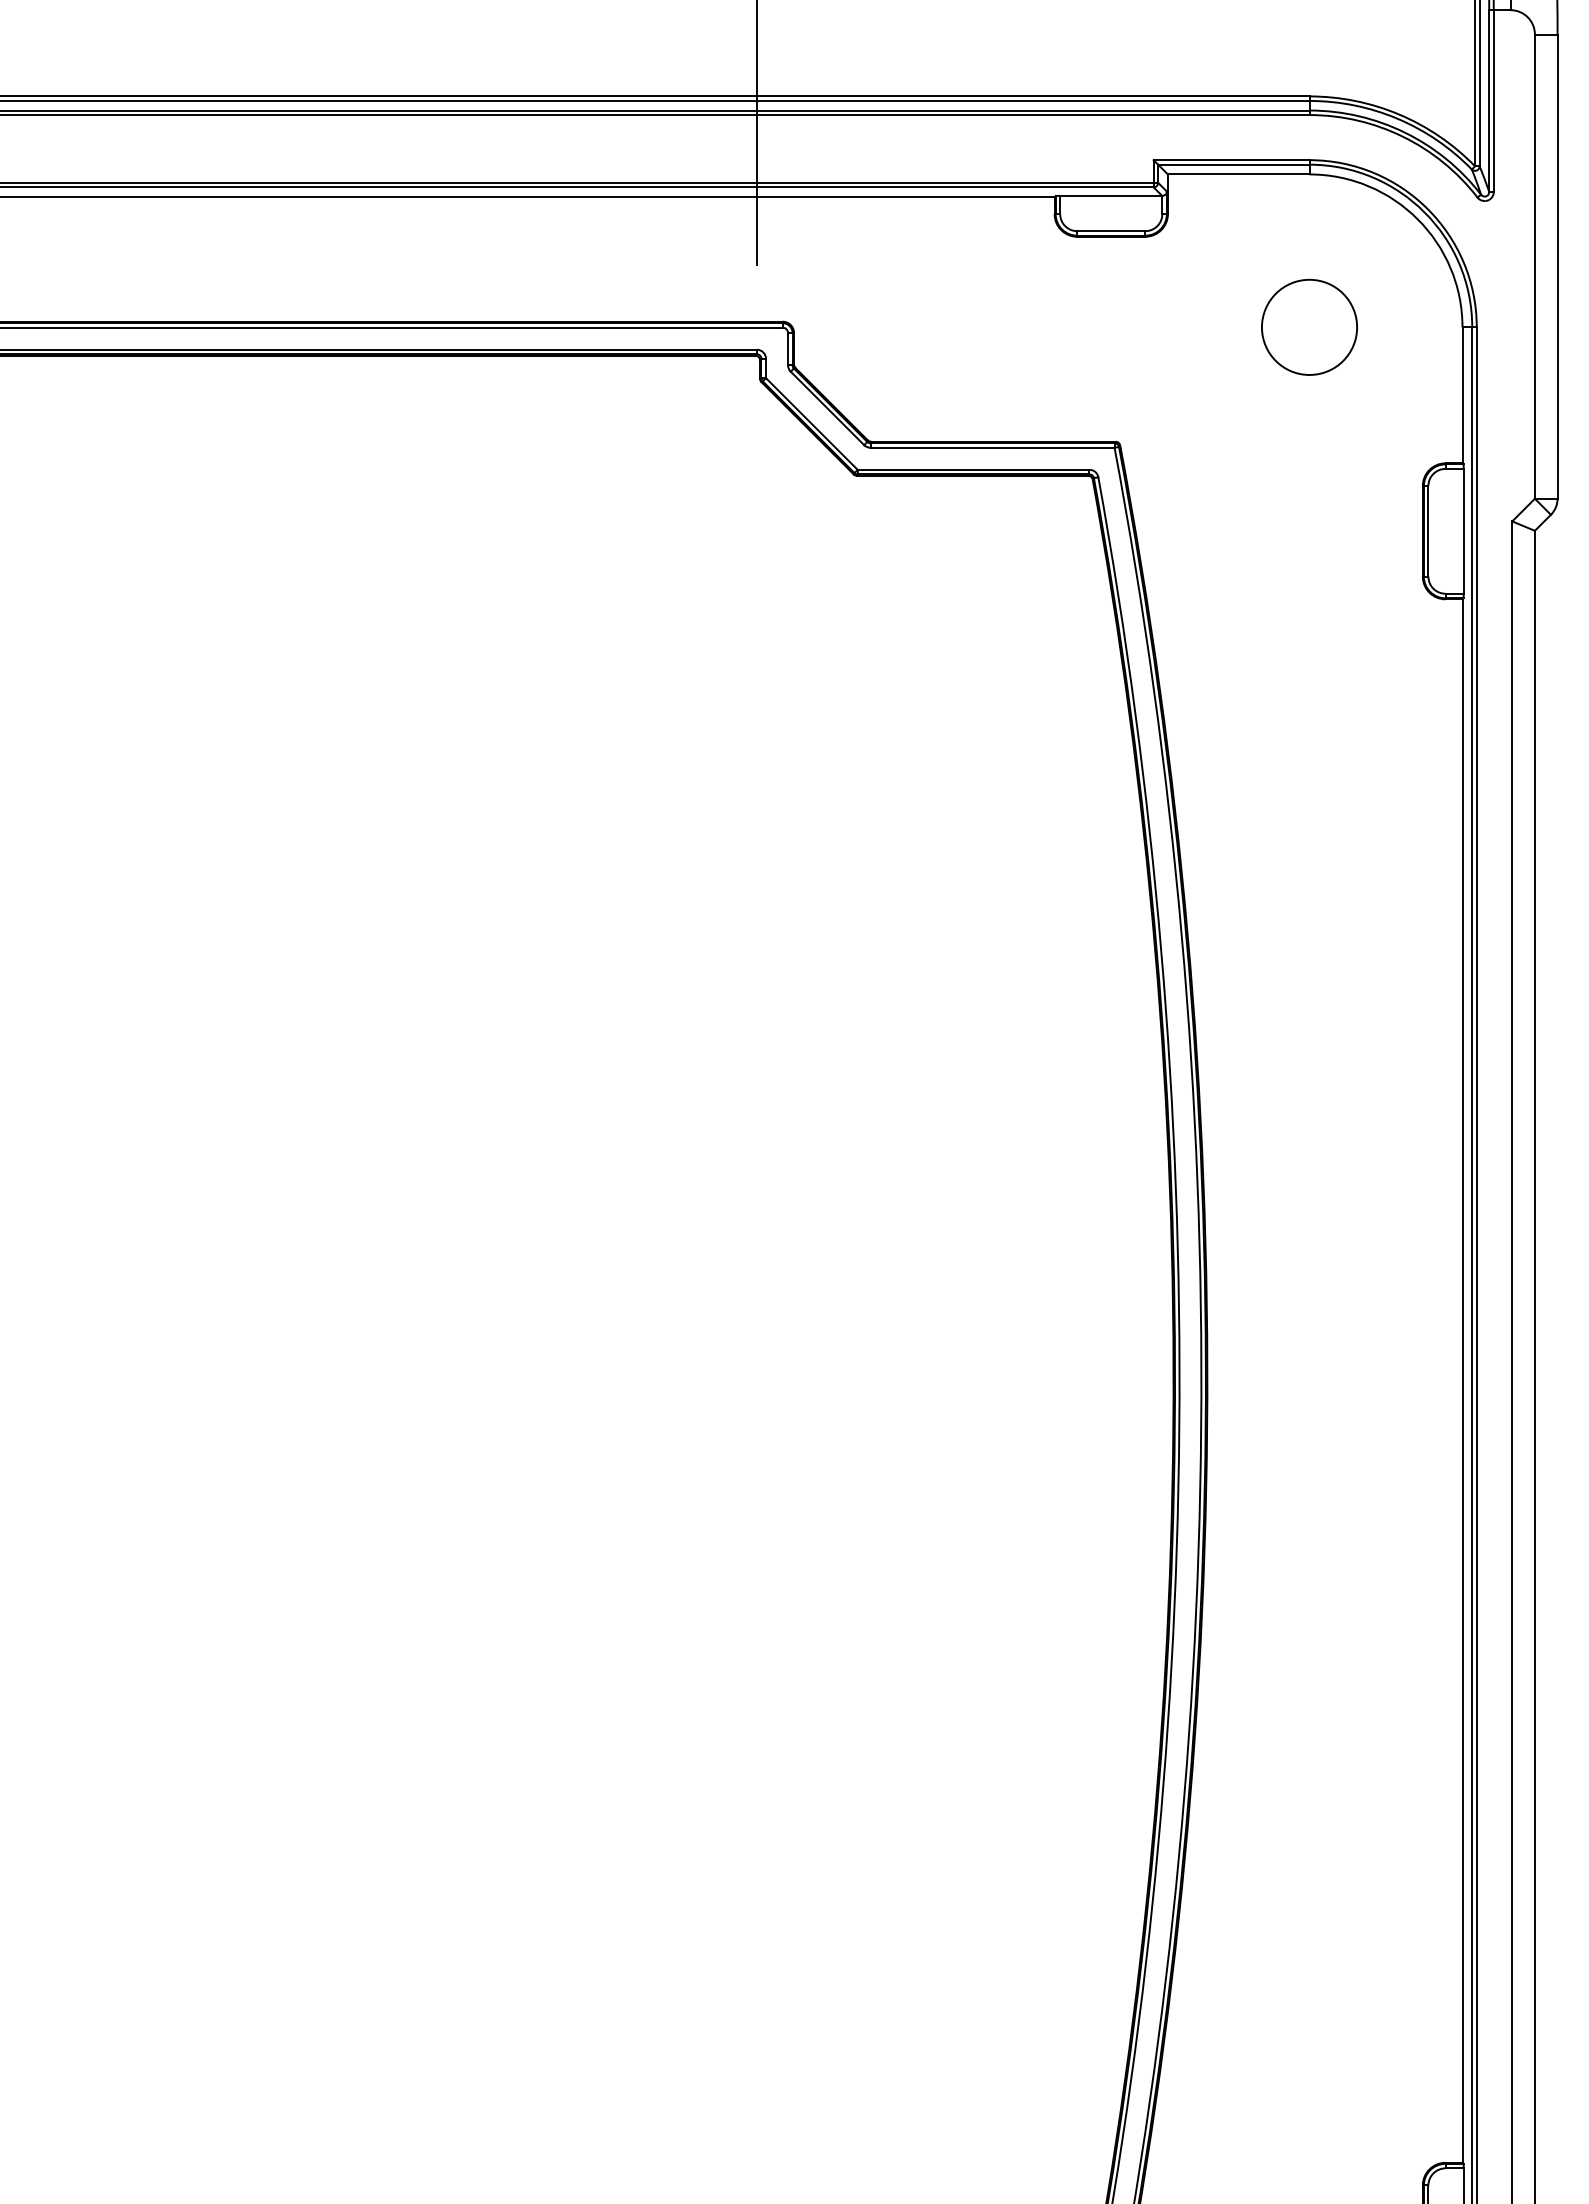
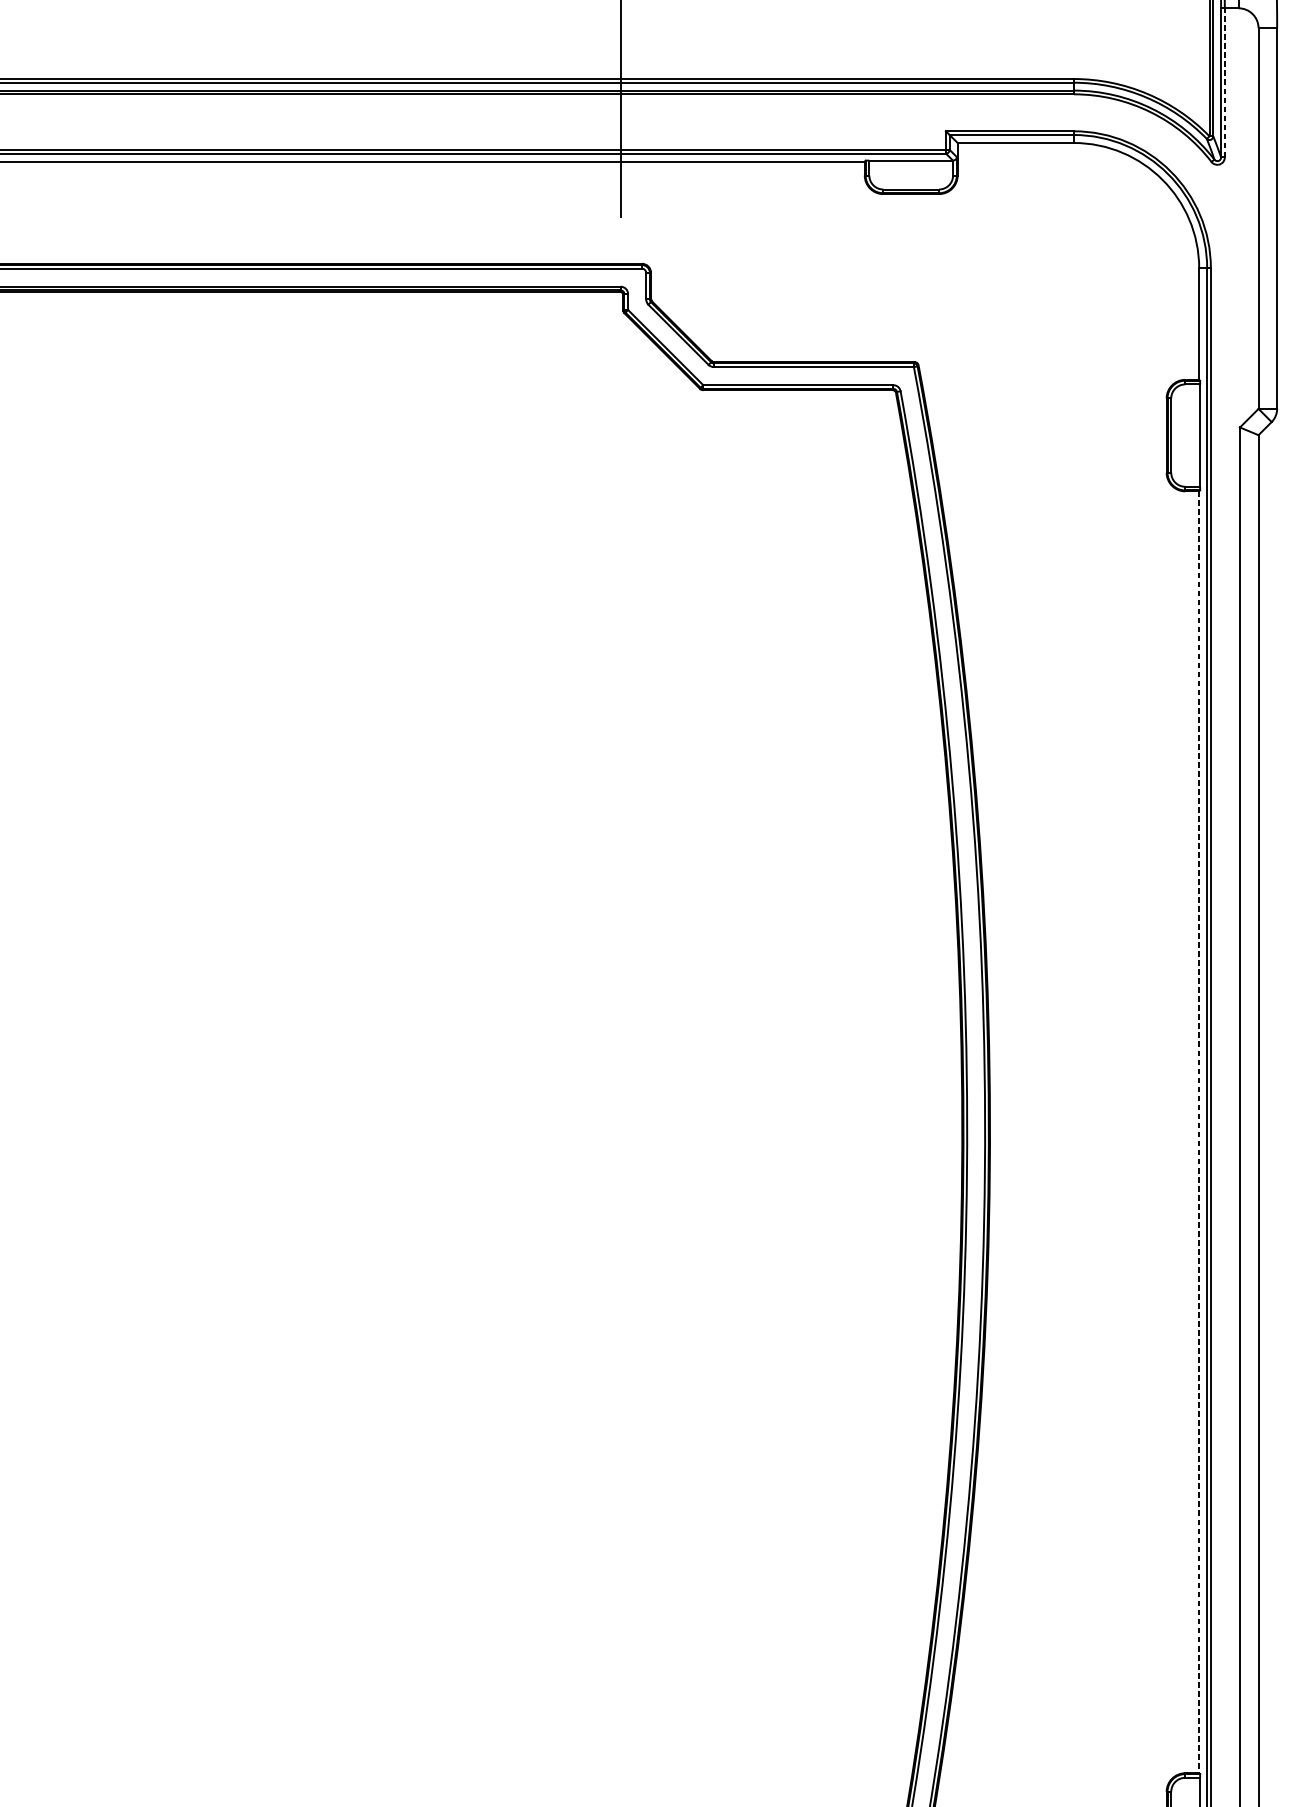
line: (1493, 101) -> (1224, 83), solid -> dashed
circle: (1309, 326) -> (1073, 267), removed
line: (1462, 1381) -> (1199, 1132), solid -> dashed

